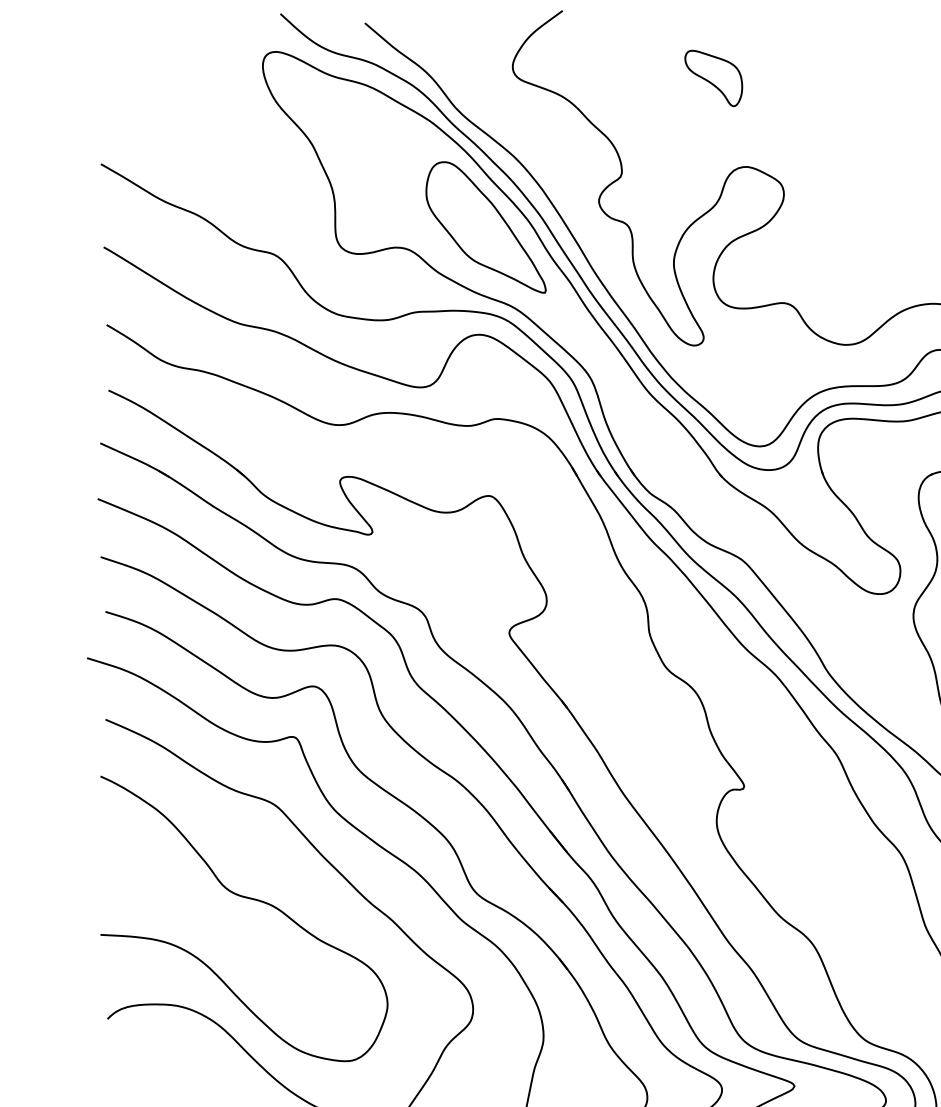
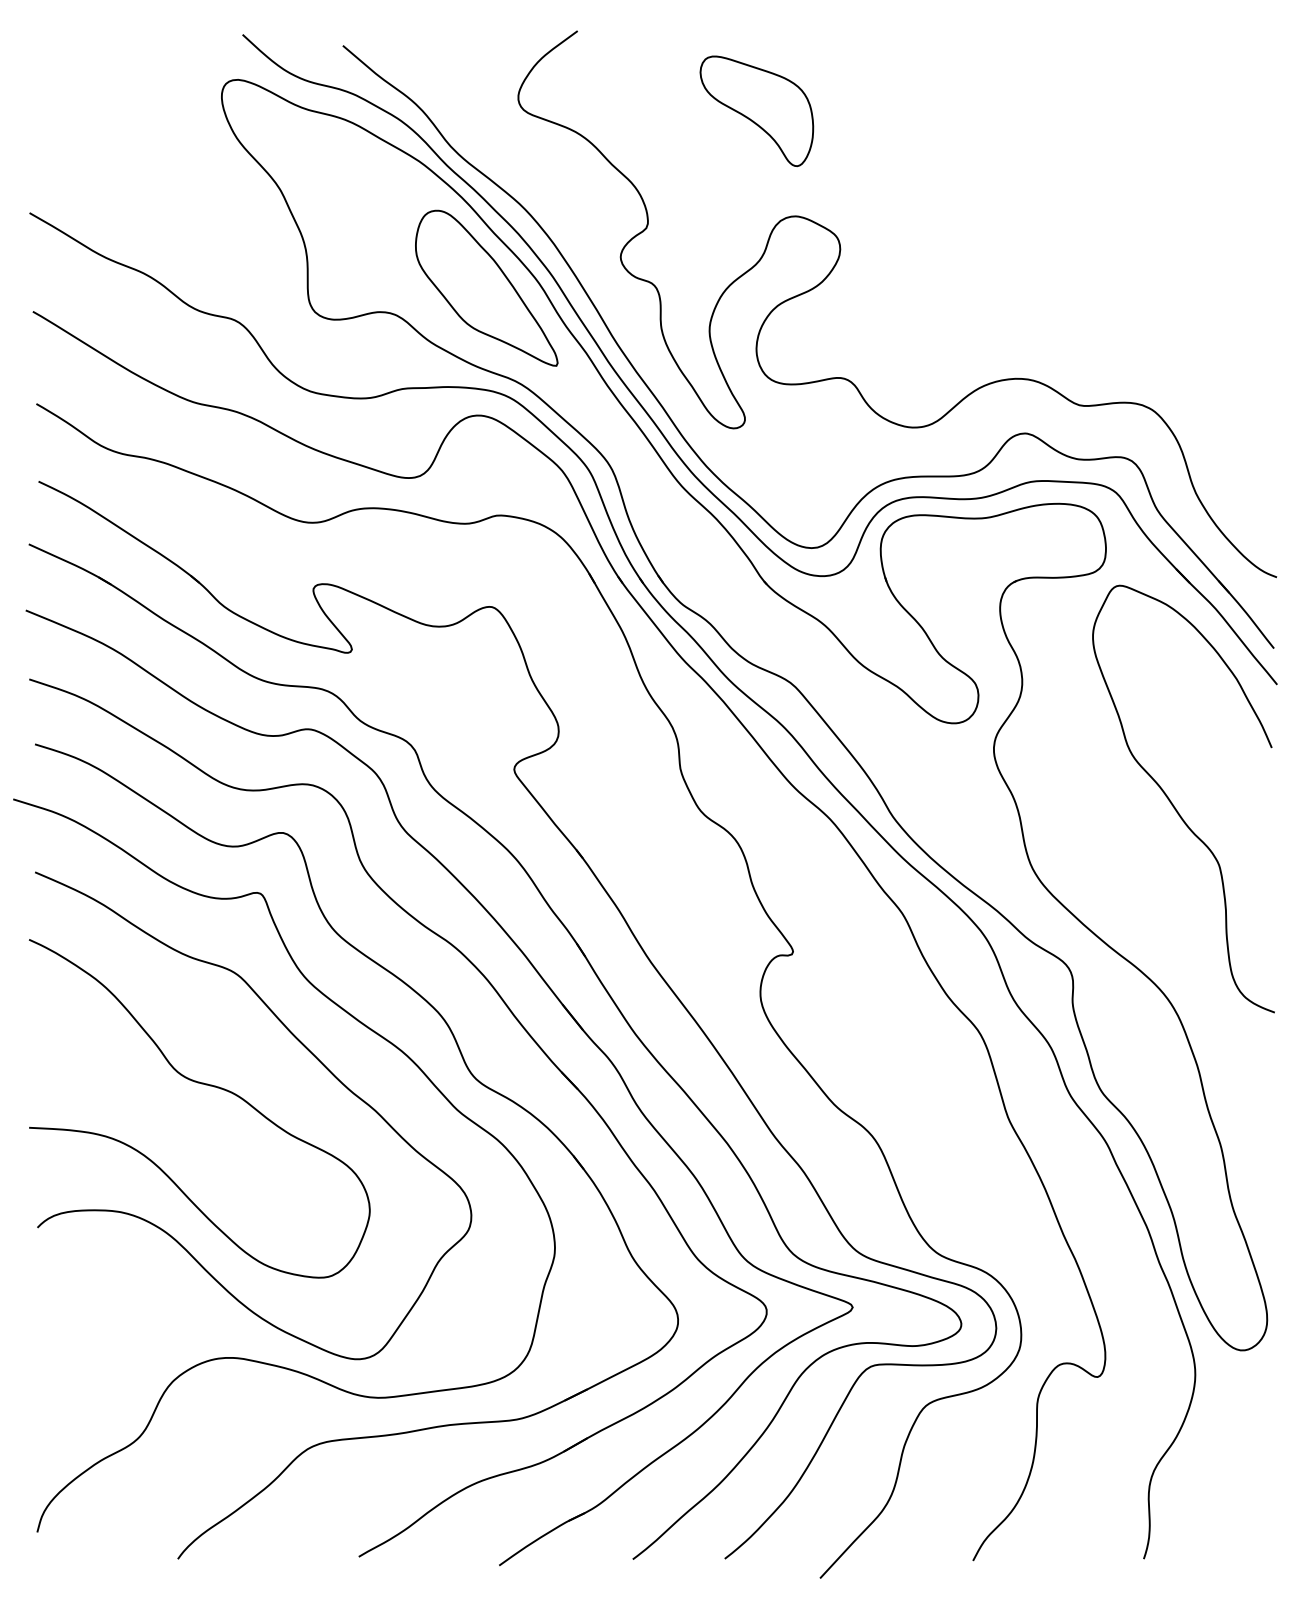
part: (713, 78) -> (756, 111), size x1.67

